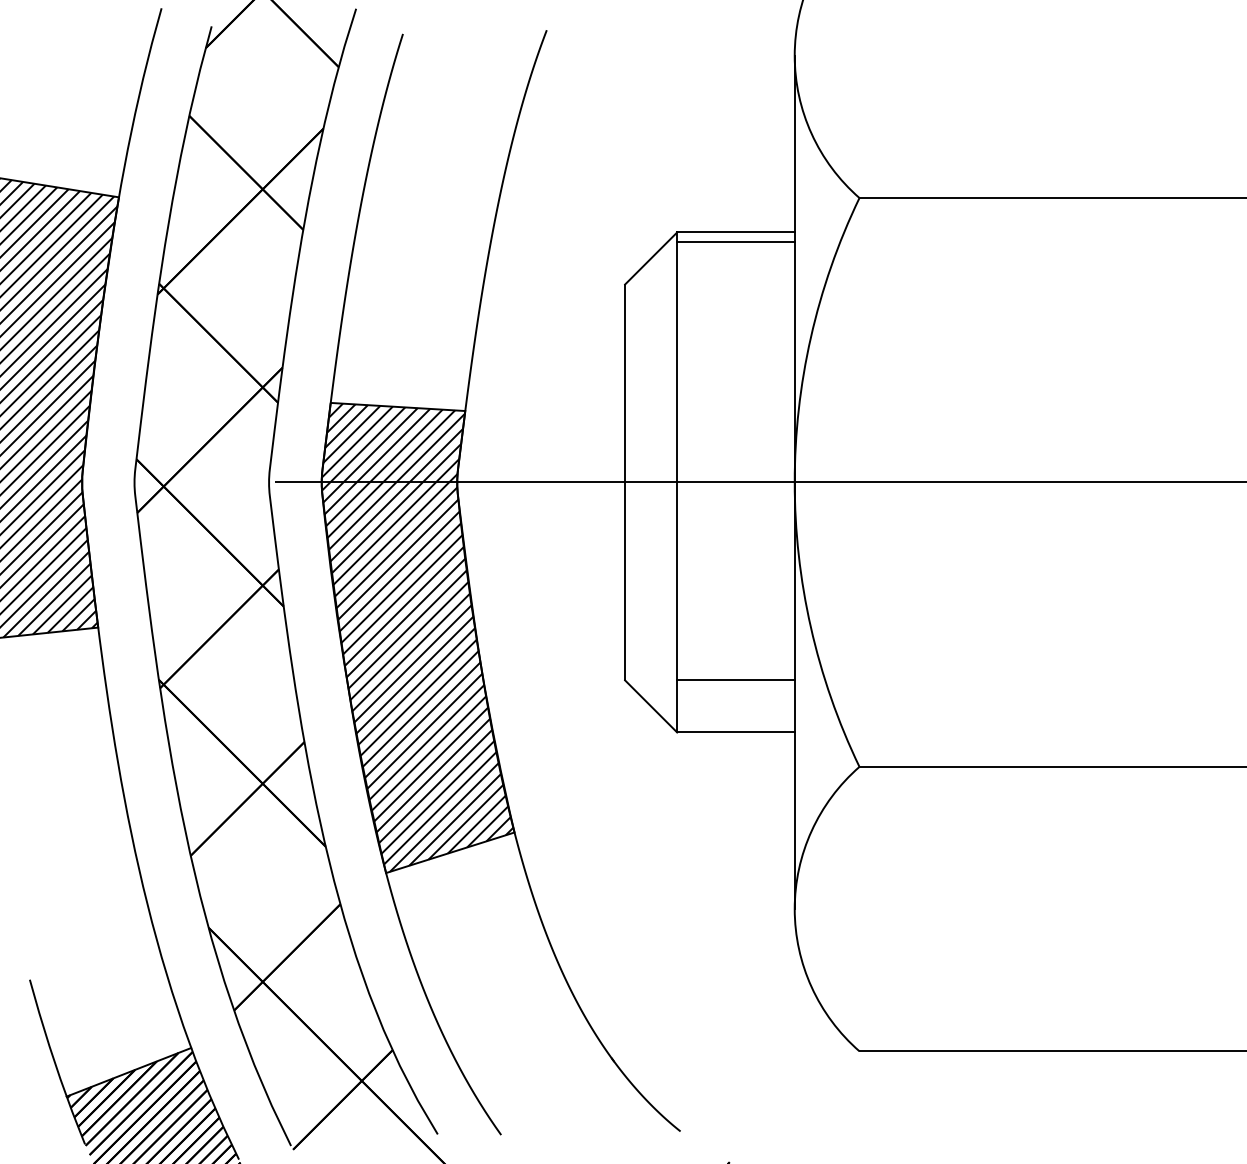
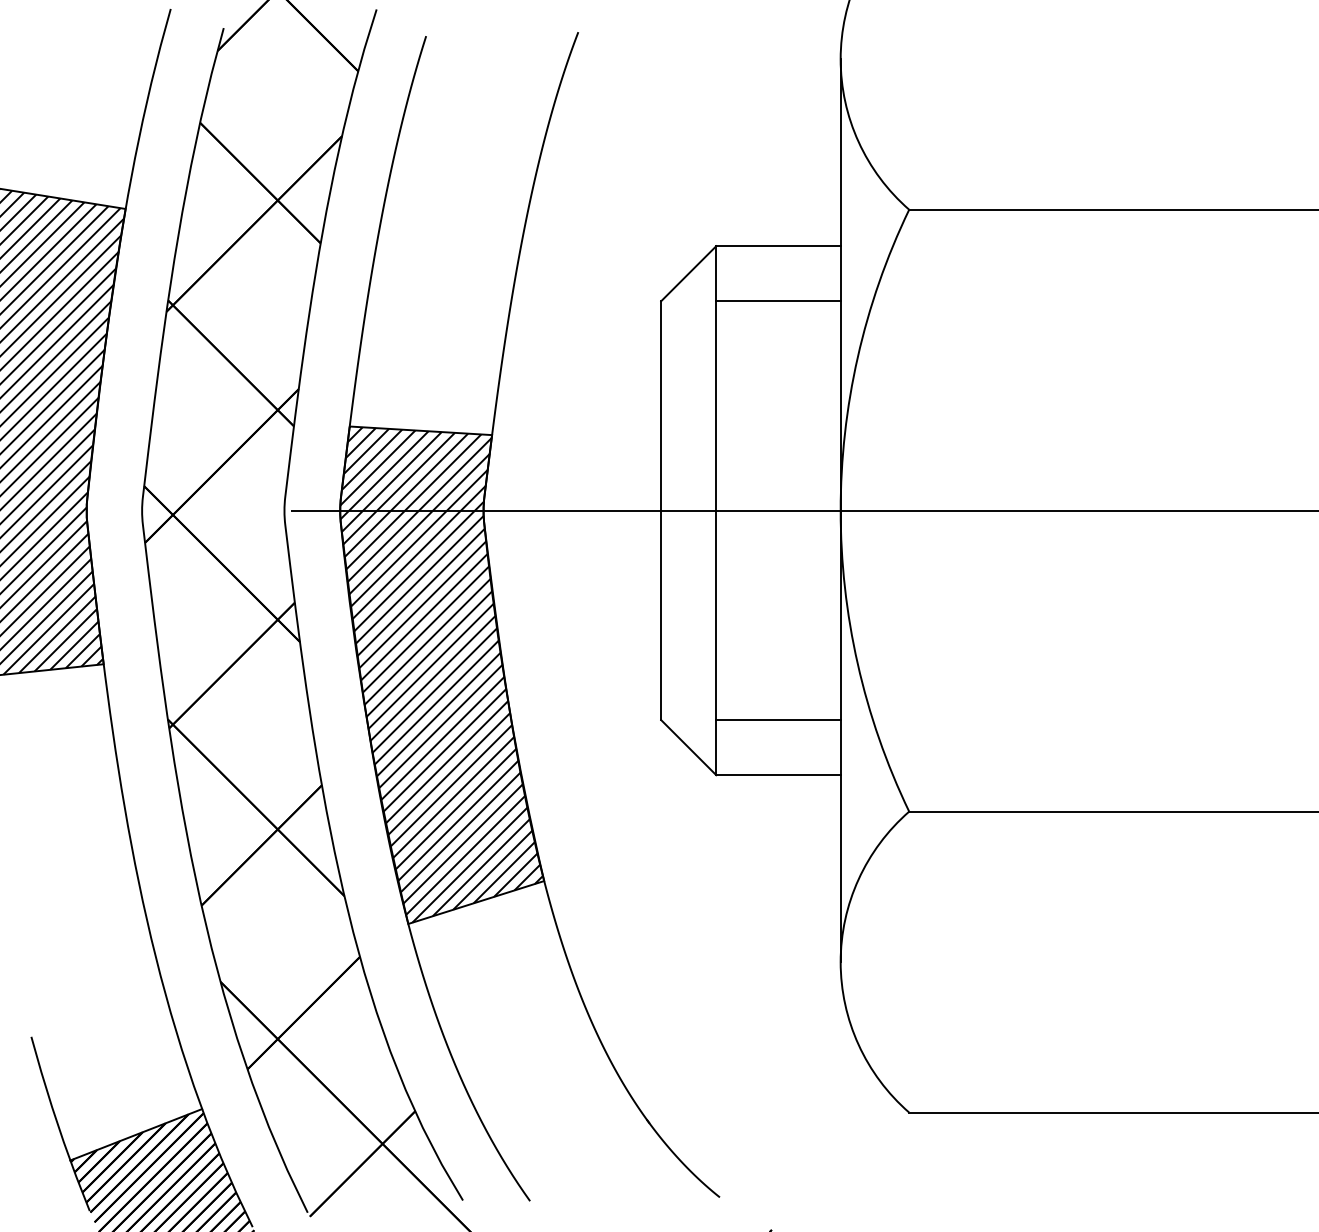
line: (735, 241) -> (778, 301), moved

